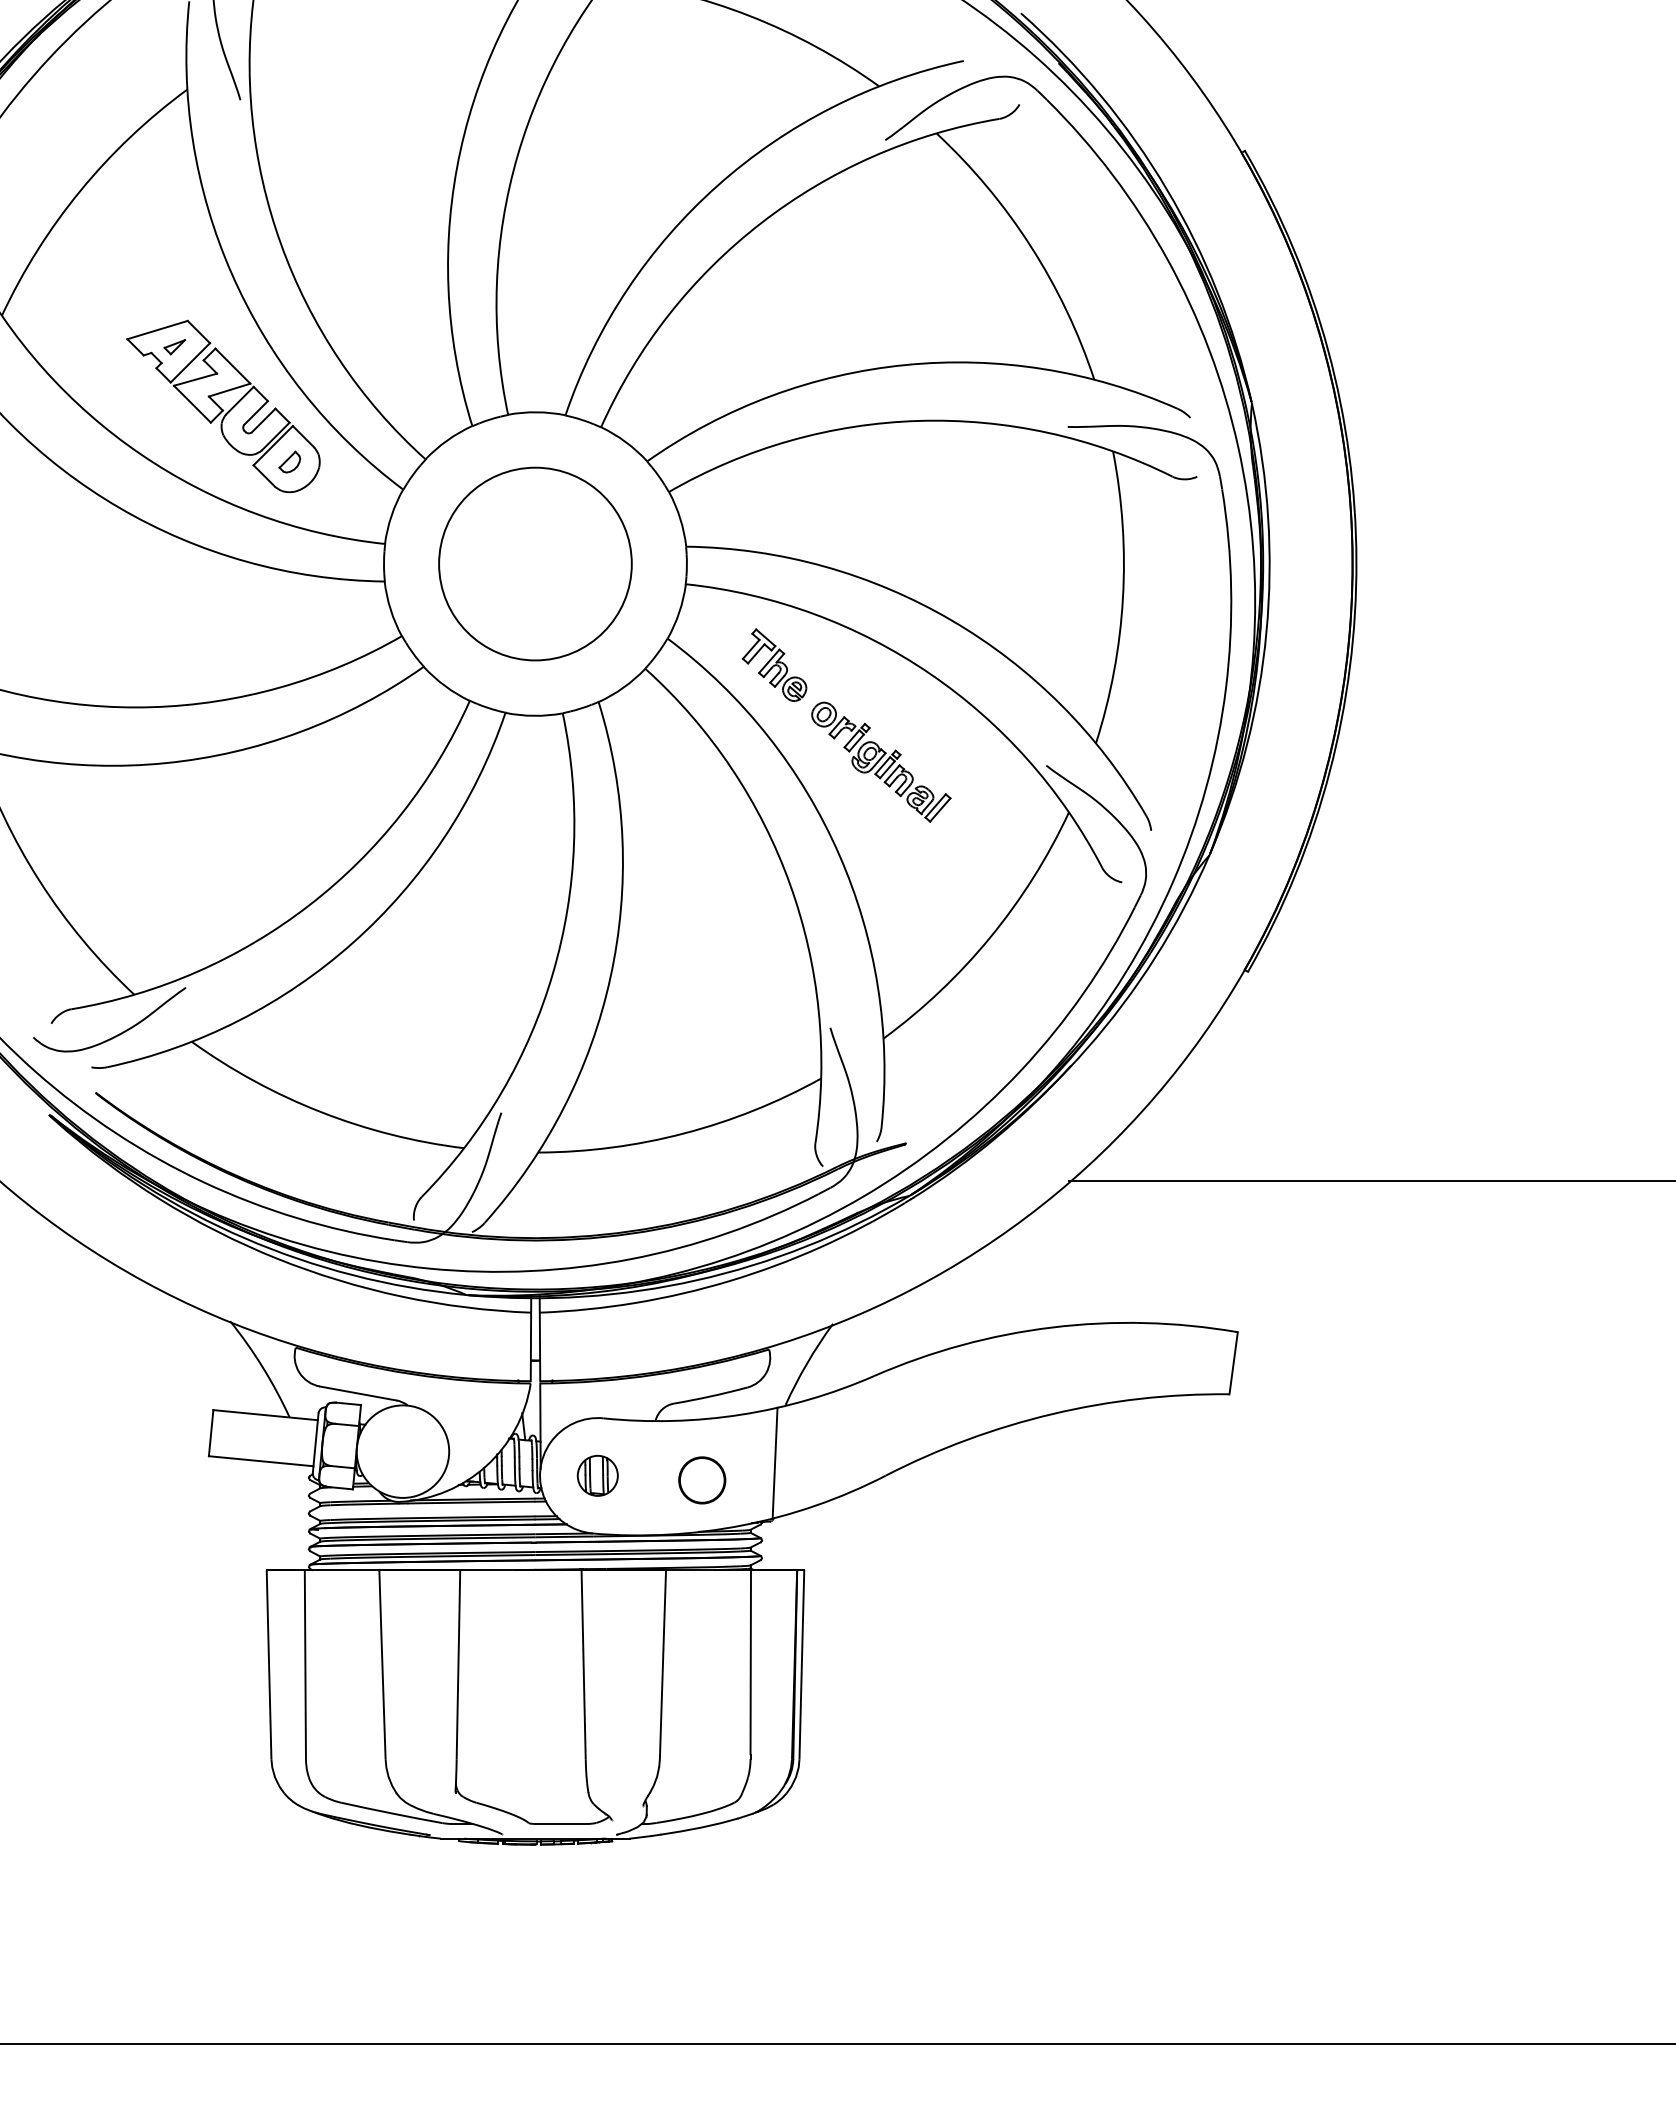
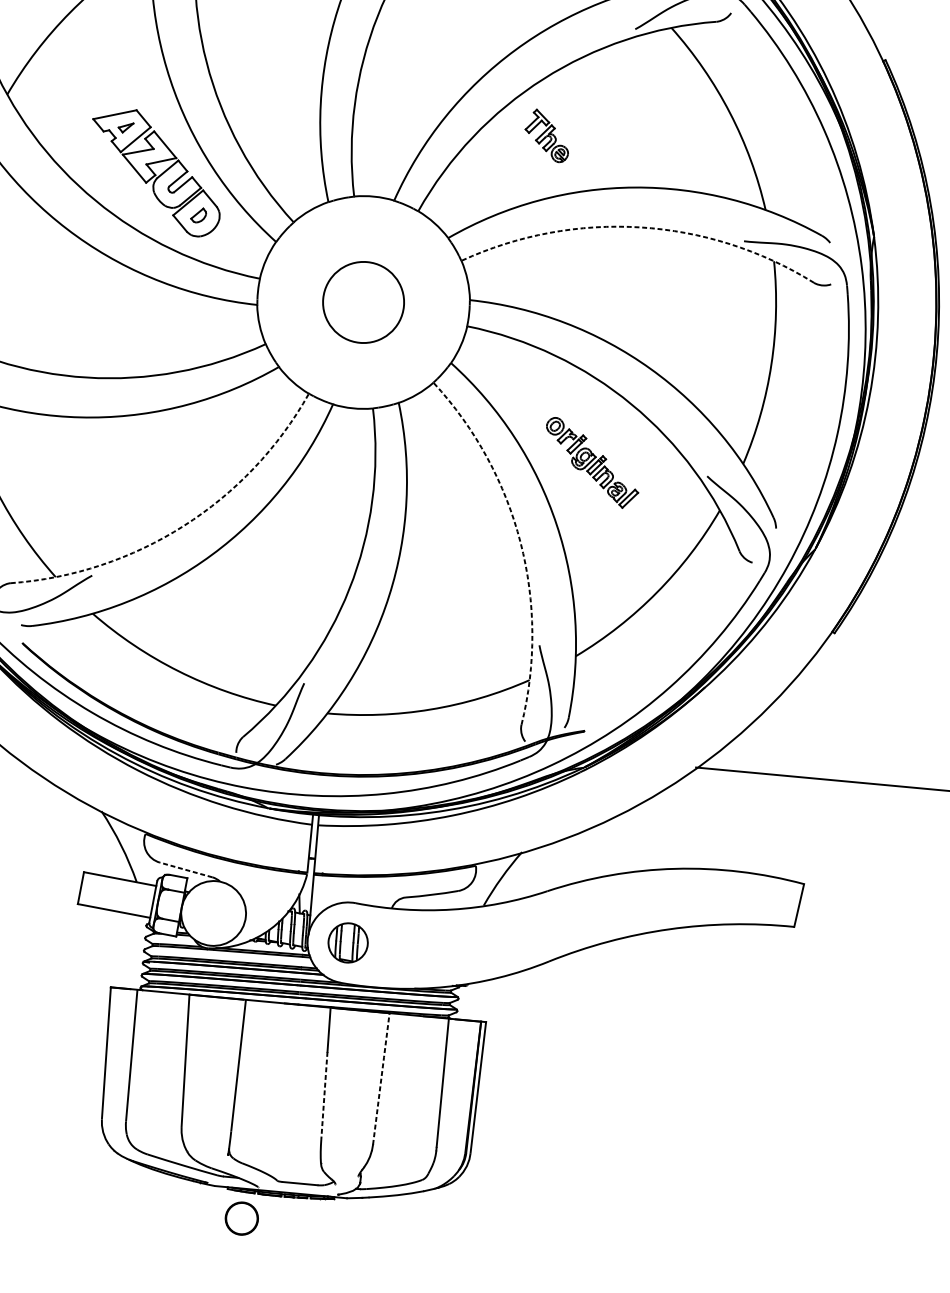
arc: (918, 420) -> (640, 227), solid -> dashed
circle: (535, 563) -> (363, 302), size x0.6
part: (774, 664) -> (547, 135), moved
arc: (790, 884) -> (520, 542), solid -> dashed
arc: (309, 905) -> (183, 526), solid -> dashed
line: (358, 1393) -> (186, 869), solid -> dashed
line: (774, 1462) -> (472, 945), removed
part: (597, 1475) -> (347, 942), size x1.4
circle: (702, 1480) -> (242, 1218), moved
line: (662, 1663) -> (381, 1078), solid -> dashed
line: (584, 1696) -> (324, 1096), solid -> dashed

